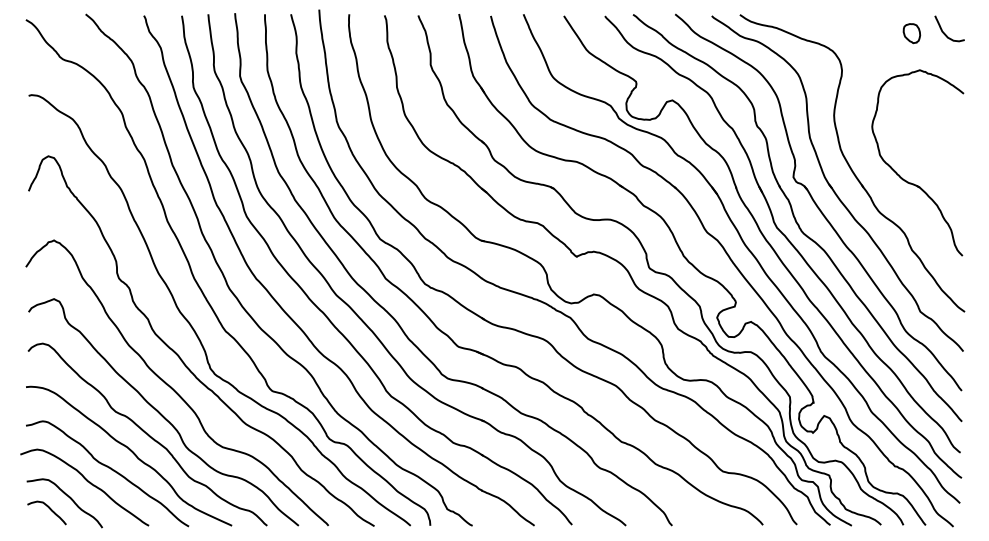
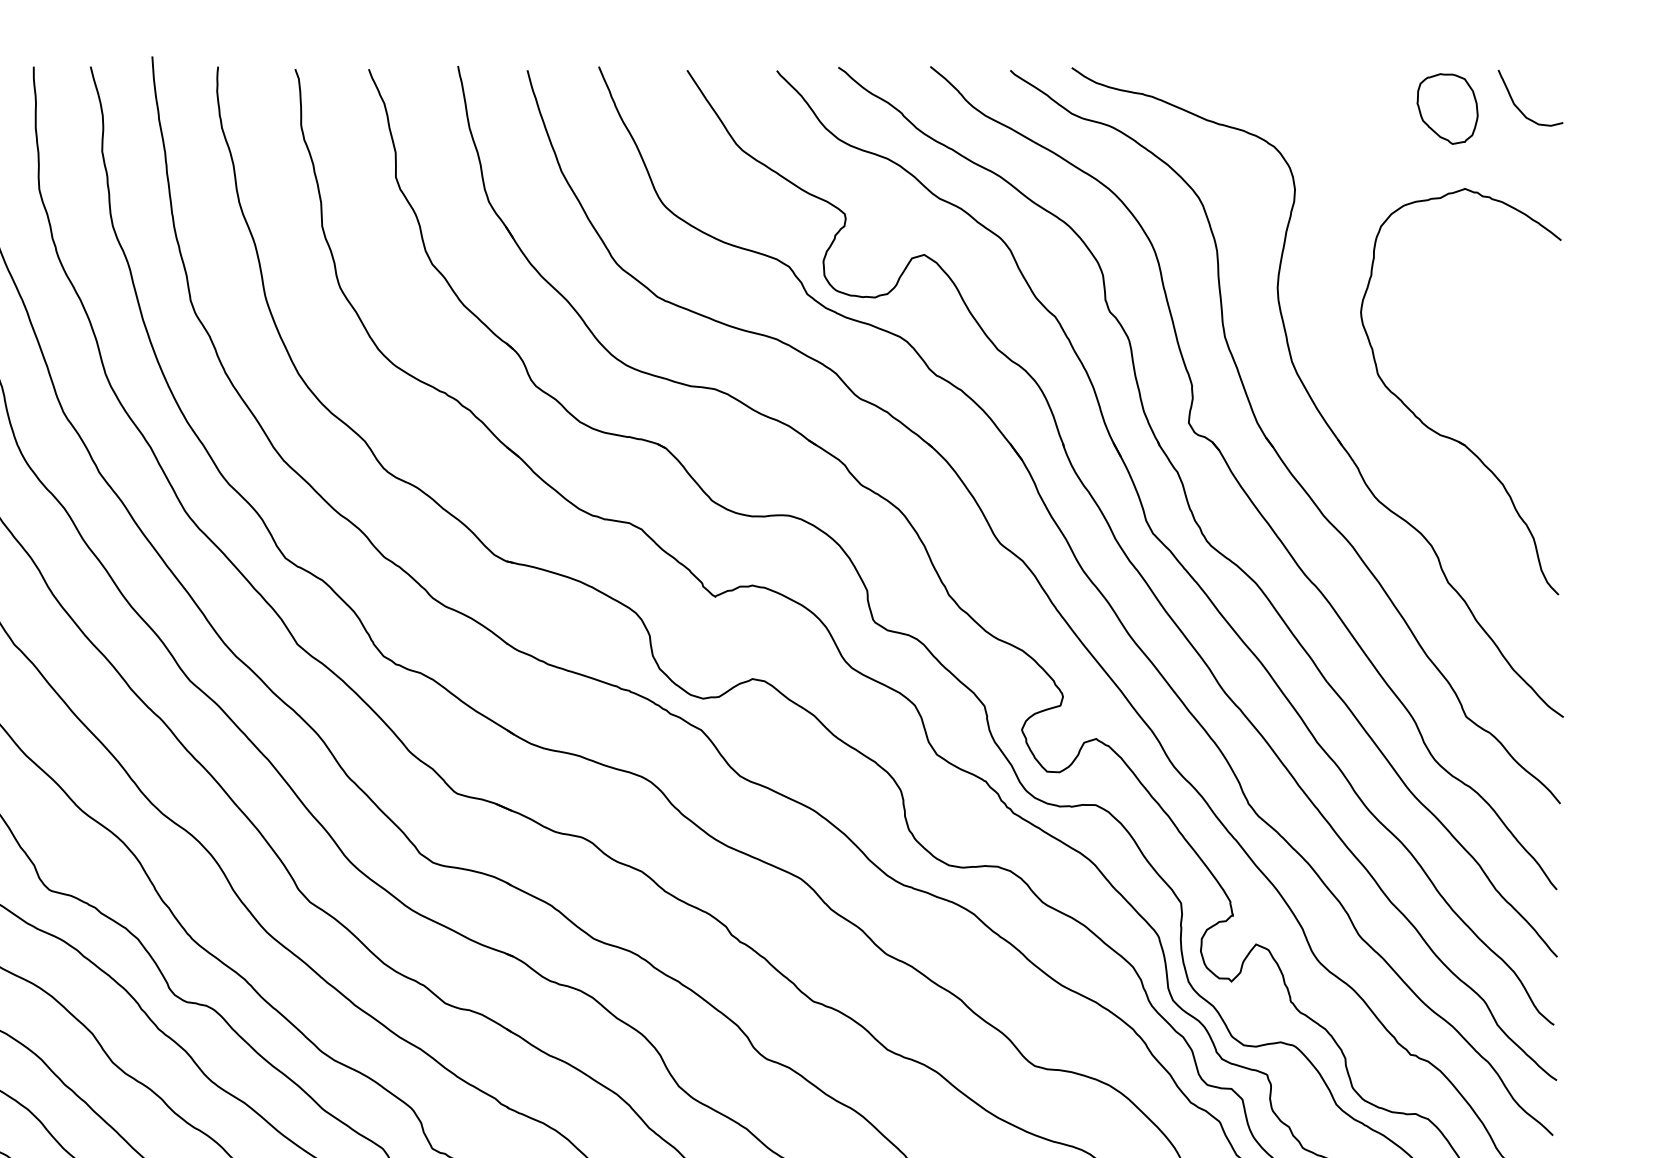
part: (911, 33) -> (1446, 108), size x1.67

